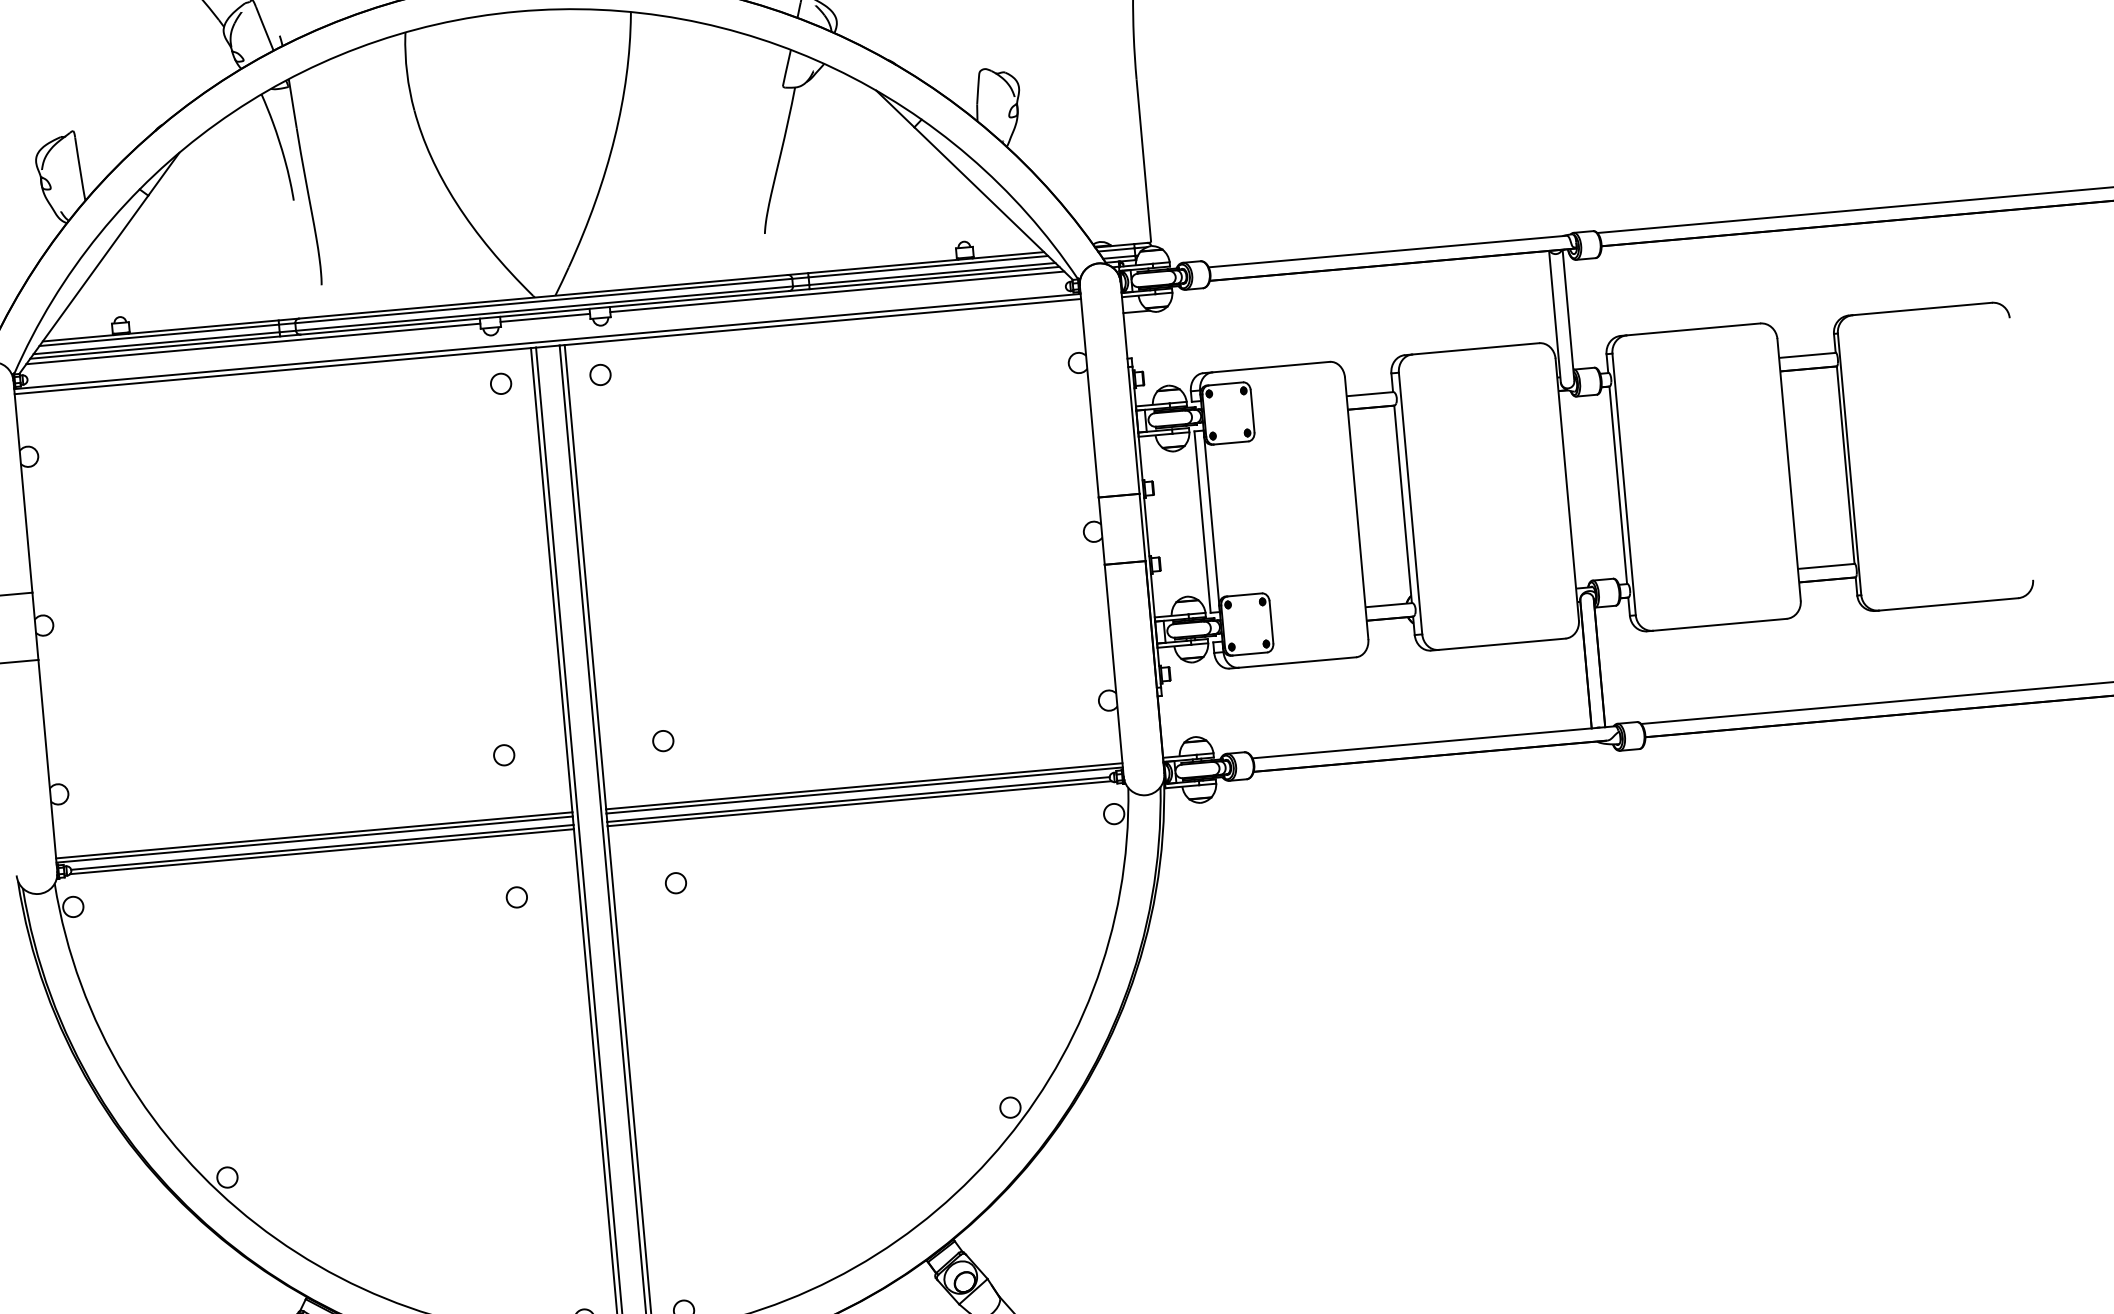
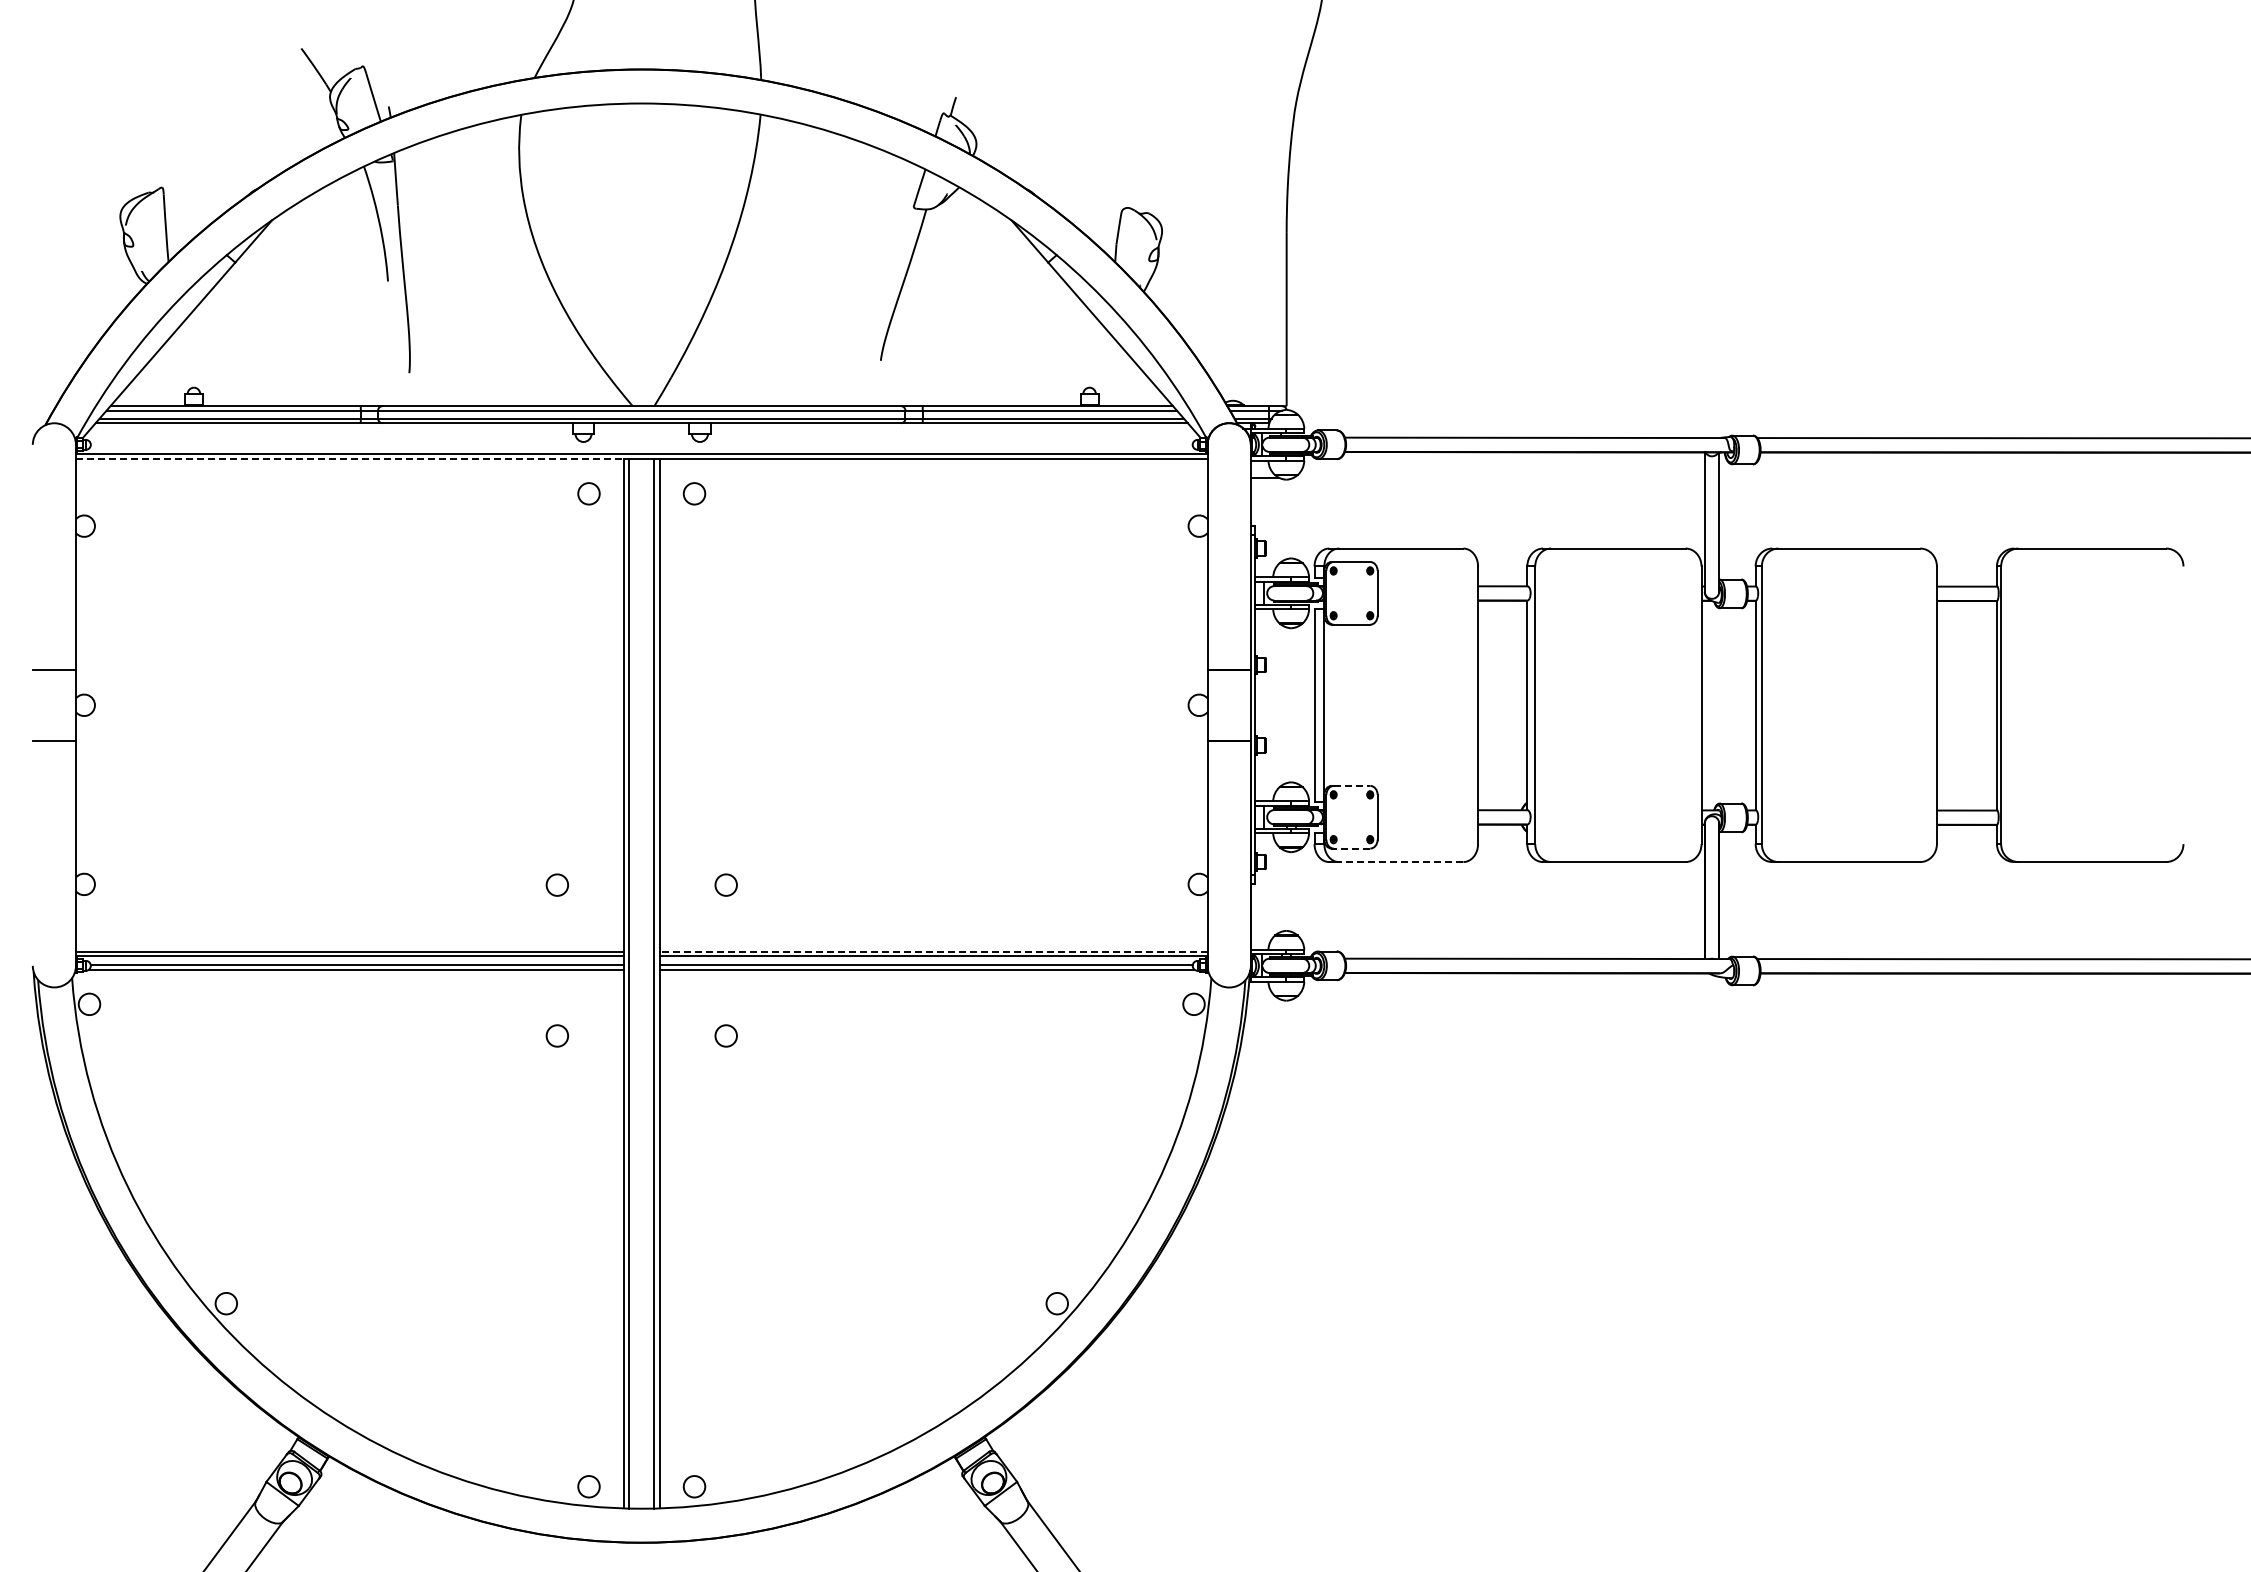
line: (837, 291) -> (951, 428), removed
line: (545, 317) -> (641, 428), removed
line: (252, 343) -> (331, 428), removed
line: (272, 371) -> (349, 459), solid -> dashed
line: (1245, 594) -> (1352, 785), solid -> dashed
line: (1249, 653) -> (1351, 848), solid -> dashed
line: (1296, 663) -> (1400, 862), solid -> dashed
line: (864, 786) -> (933, 951), solid -> dashed

